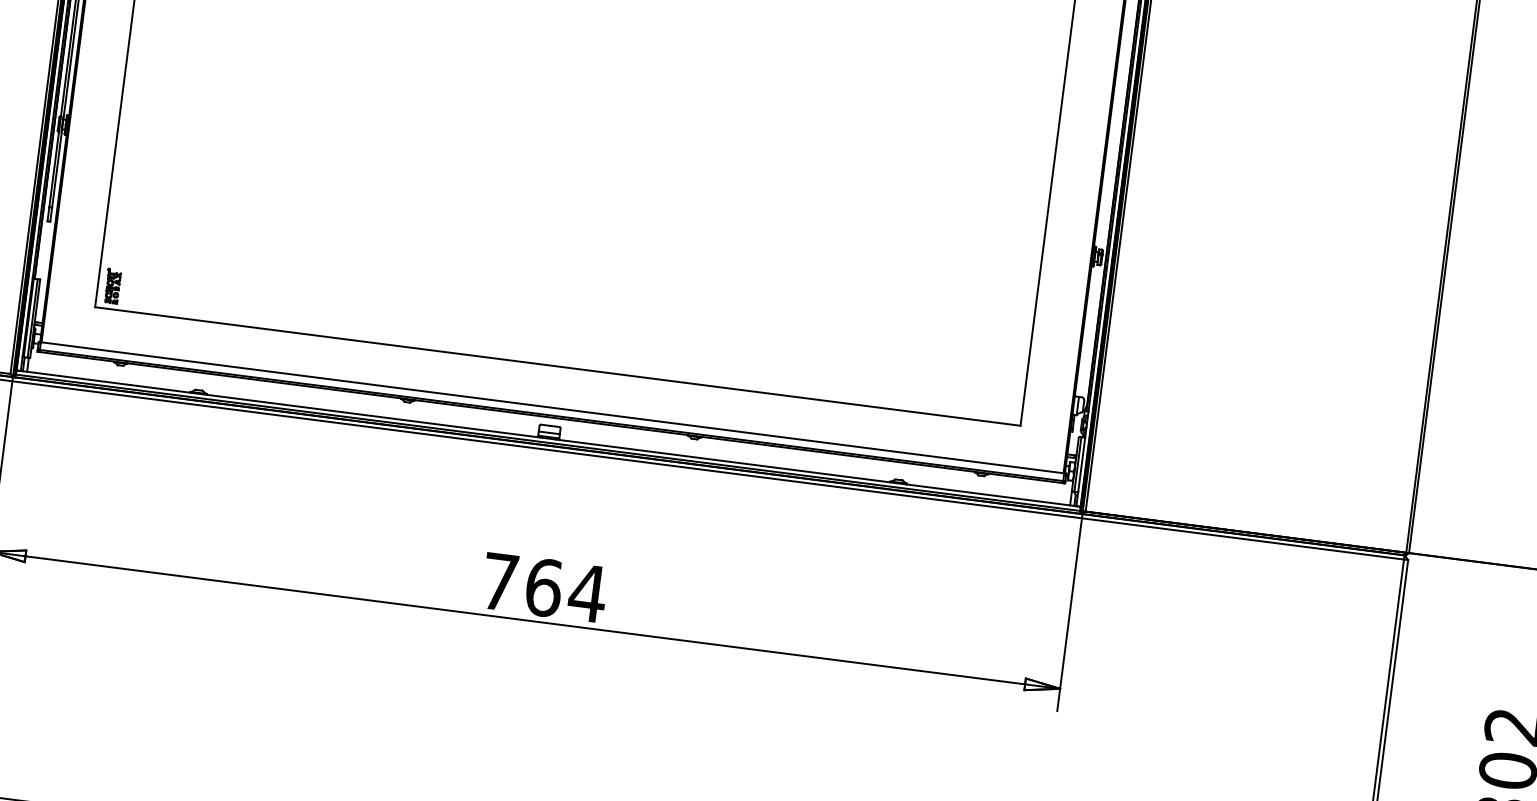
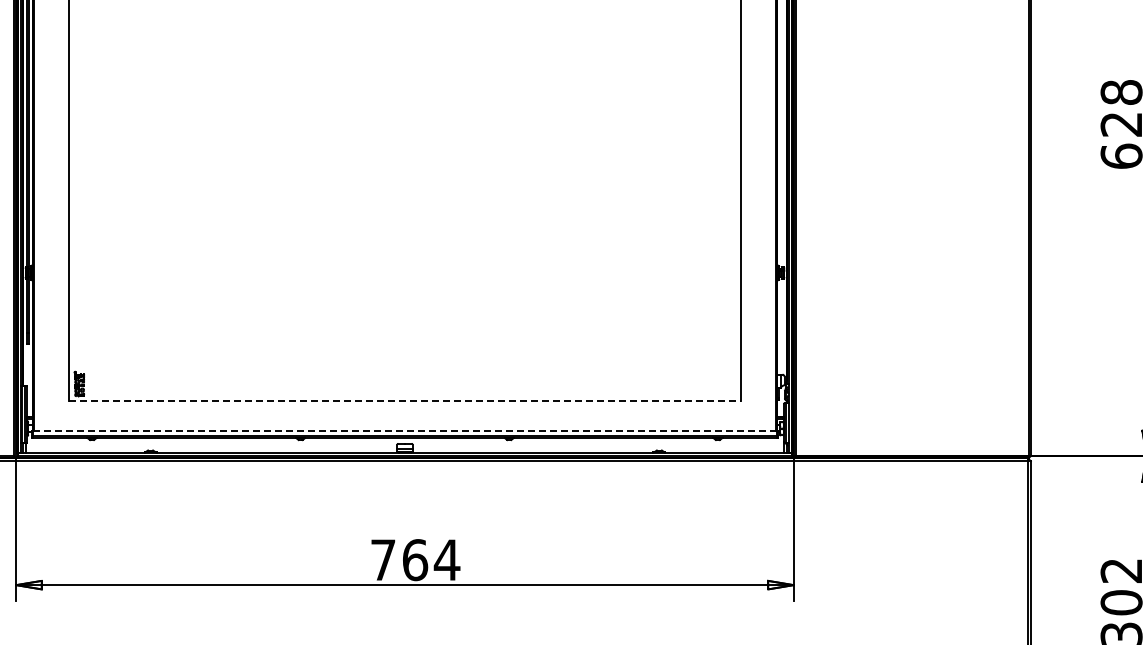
line: (558, 366) -> (405, 400), solid -> dashed
line: (551, 407) -> (404, 430), solid -> dashed

